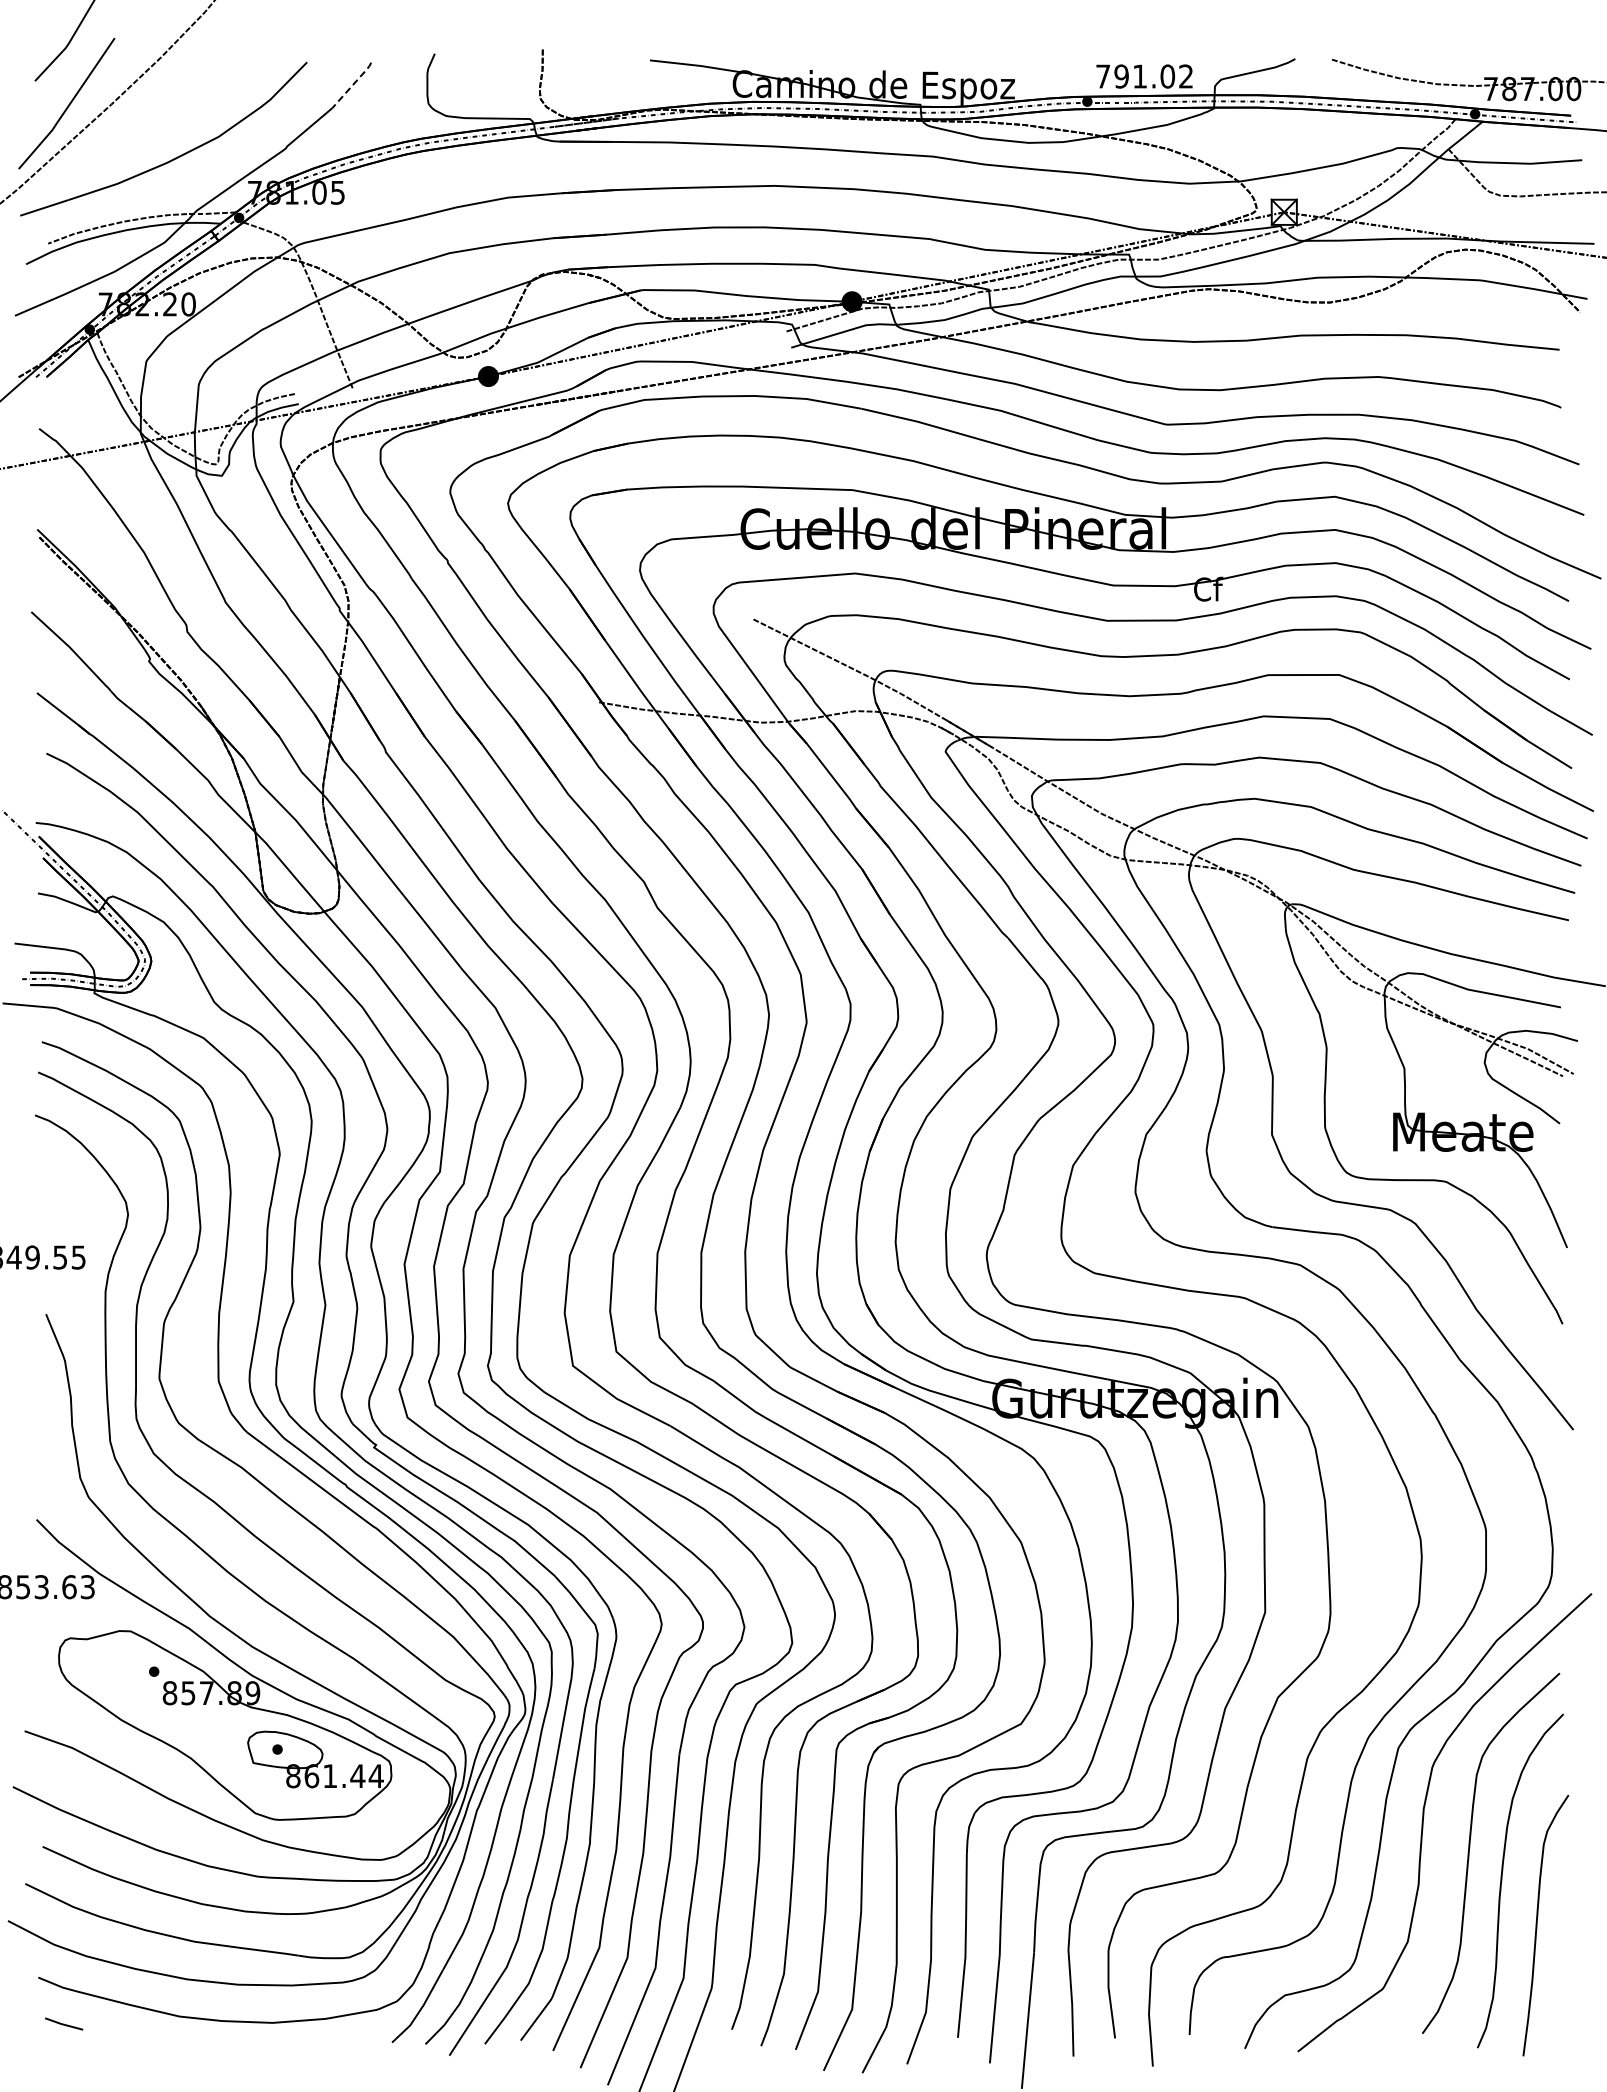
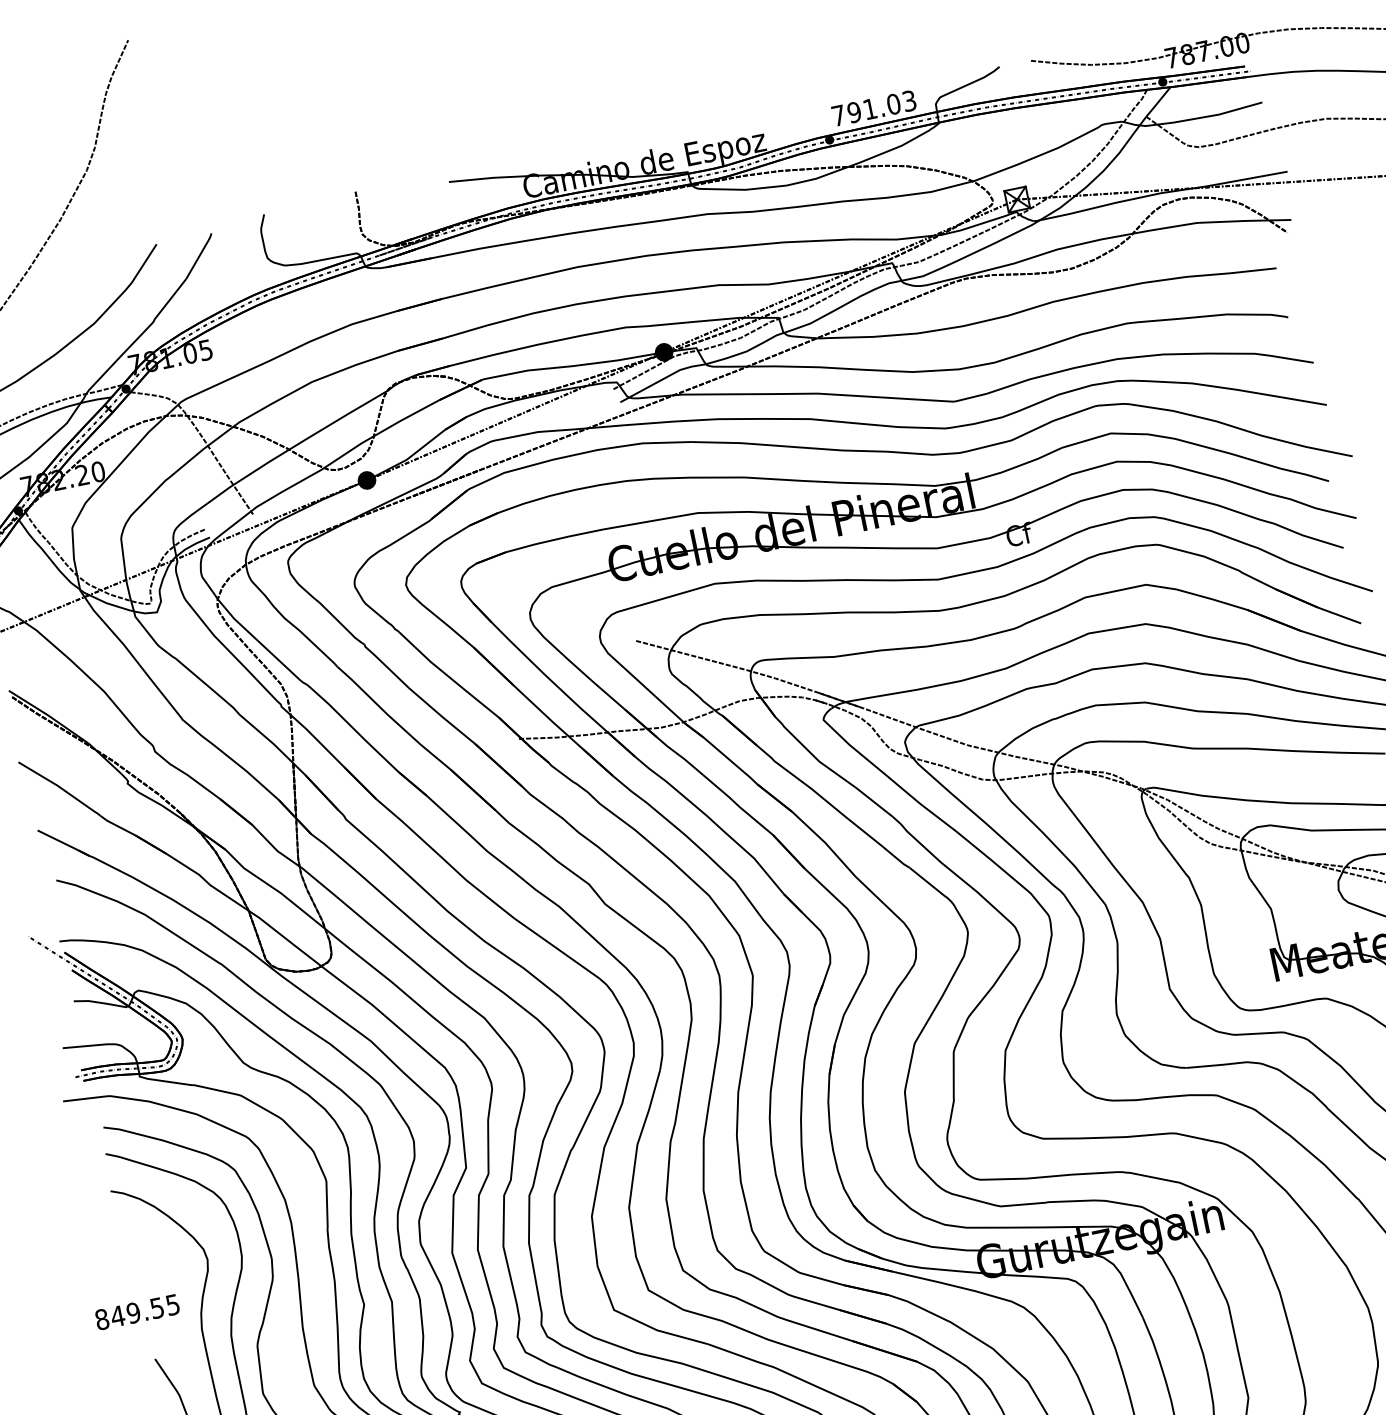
text: (1186, 76) -> (909, 100), 791.02 -> 791.03
line: (352, 85) -> (199, 256), dashed -> solid

